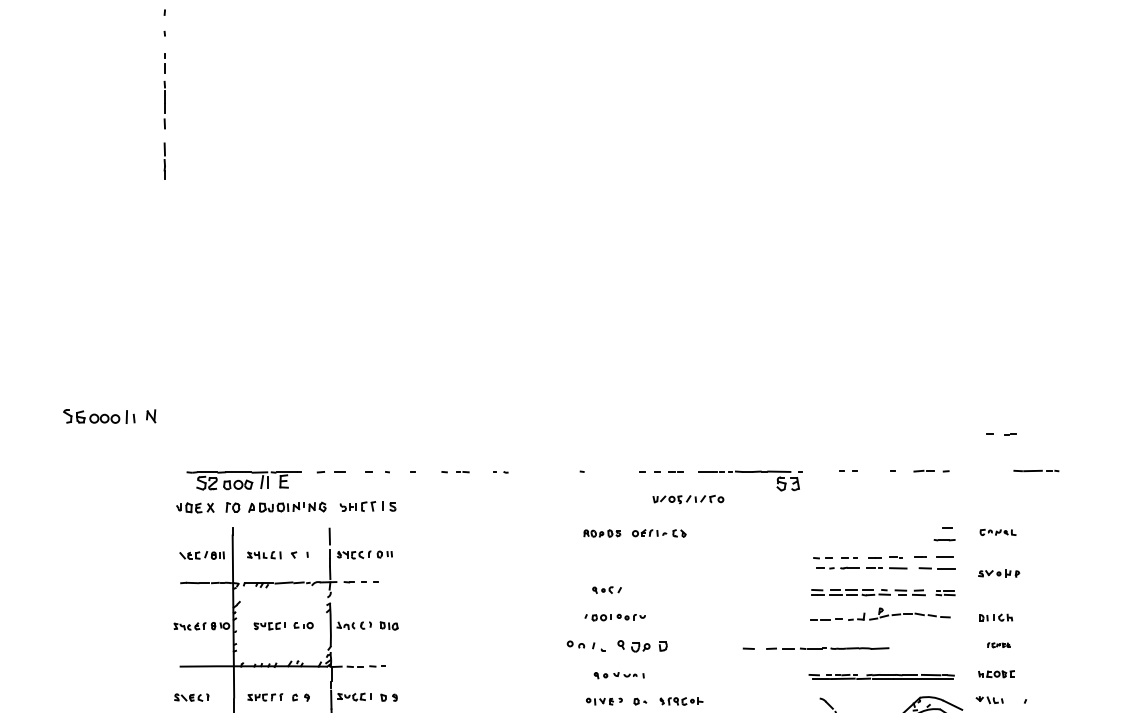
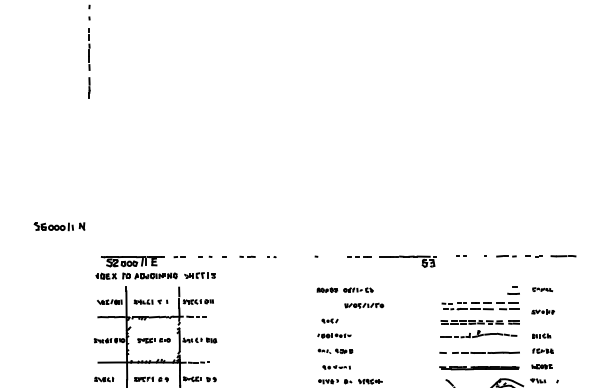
part: (999, 434) -> (533, 256), moved
part: (330, 473) -> (179, 257), size x0.71
part: (688, 499) -> (364, 305), moved
part: (617, 644) -> (335, 350), size x0.62
part: (997, 644) -> (542, 350), size x1.67
line: (815, 647) -> (479, 352), moved

